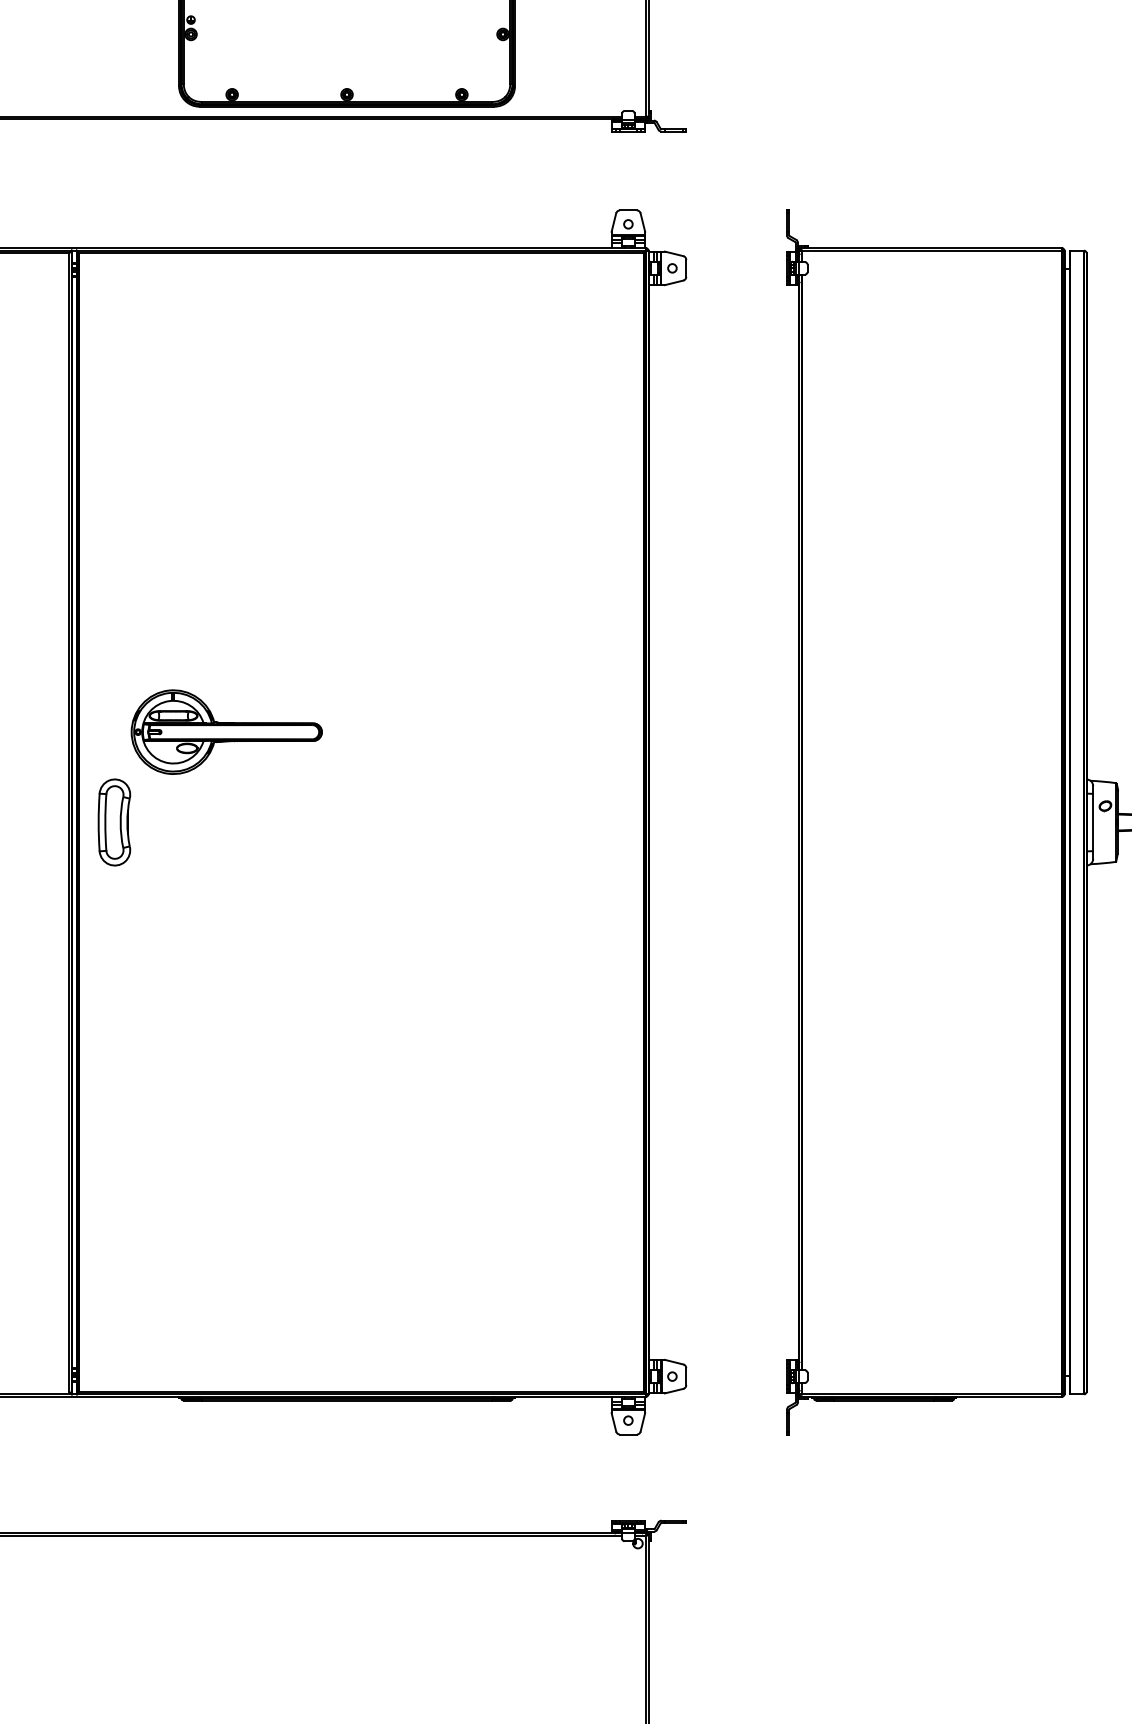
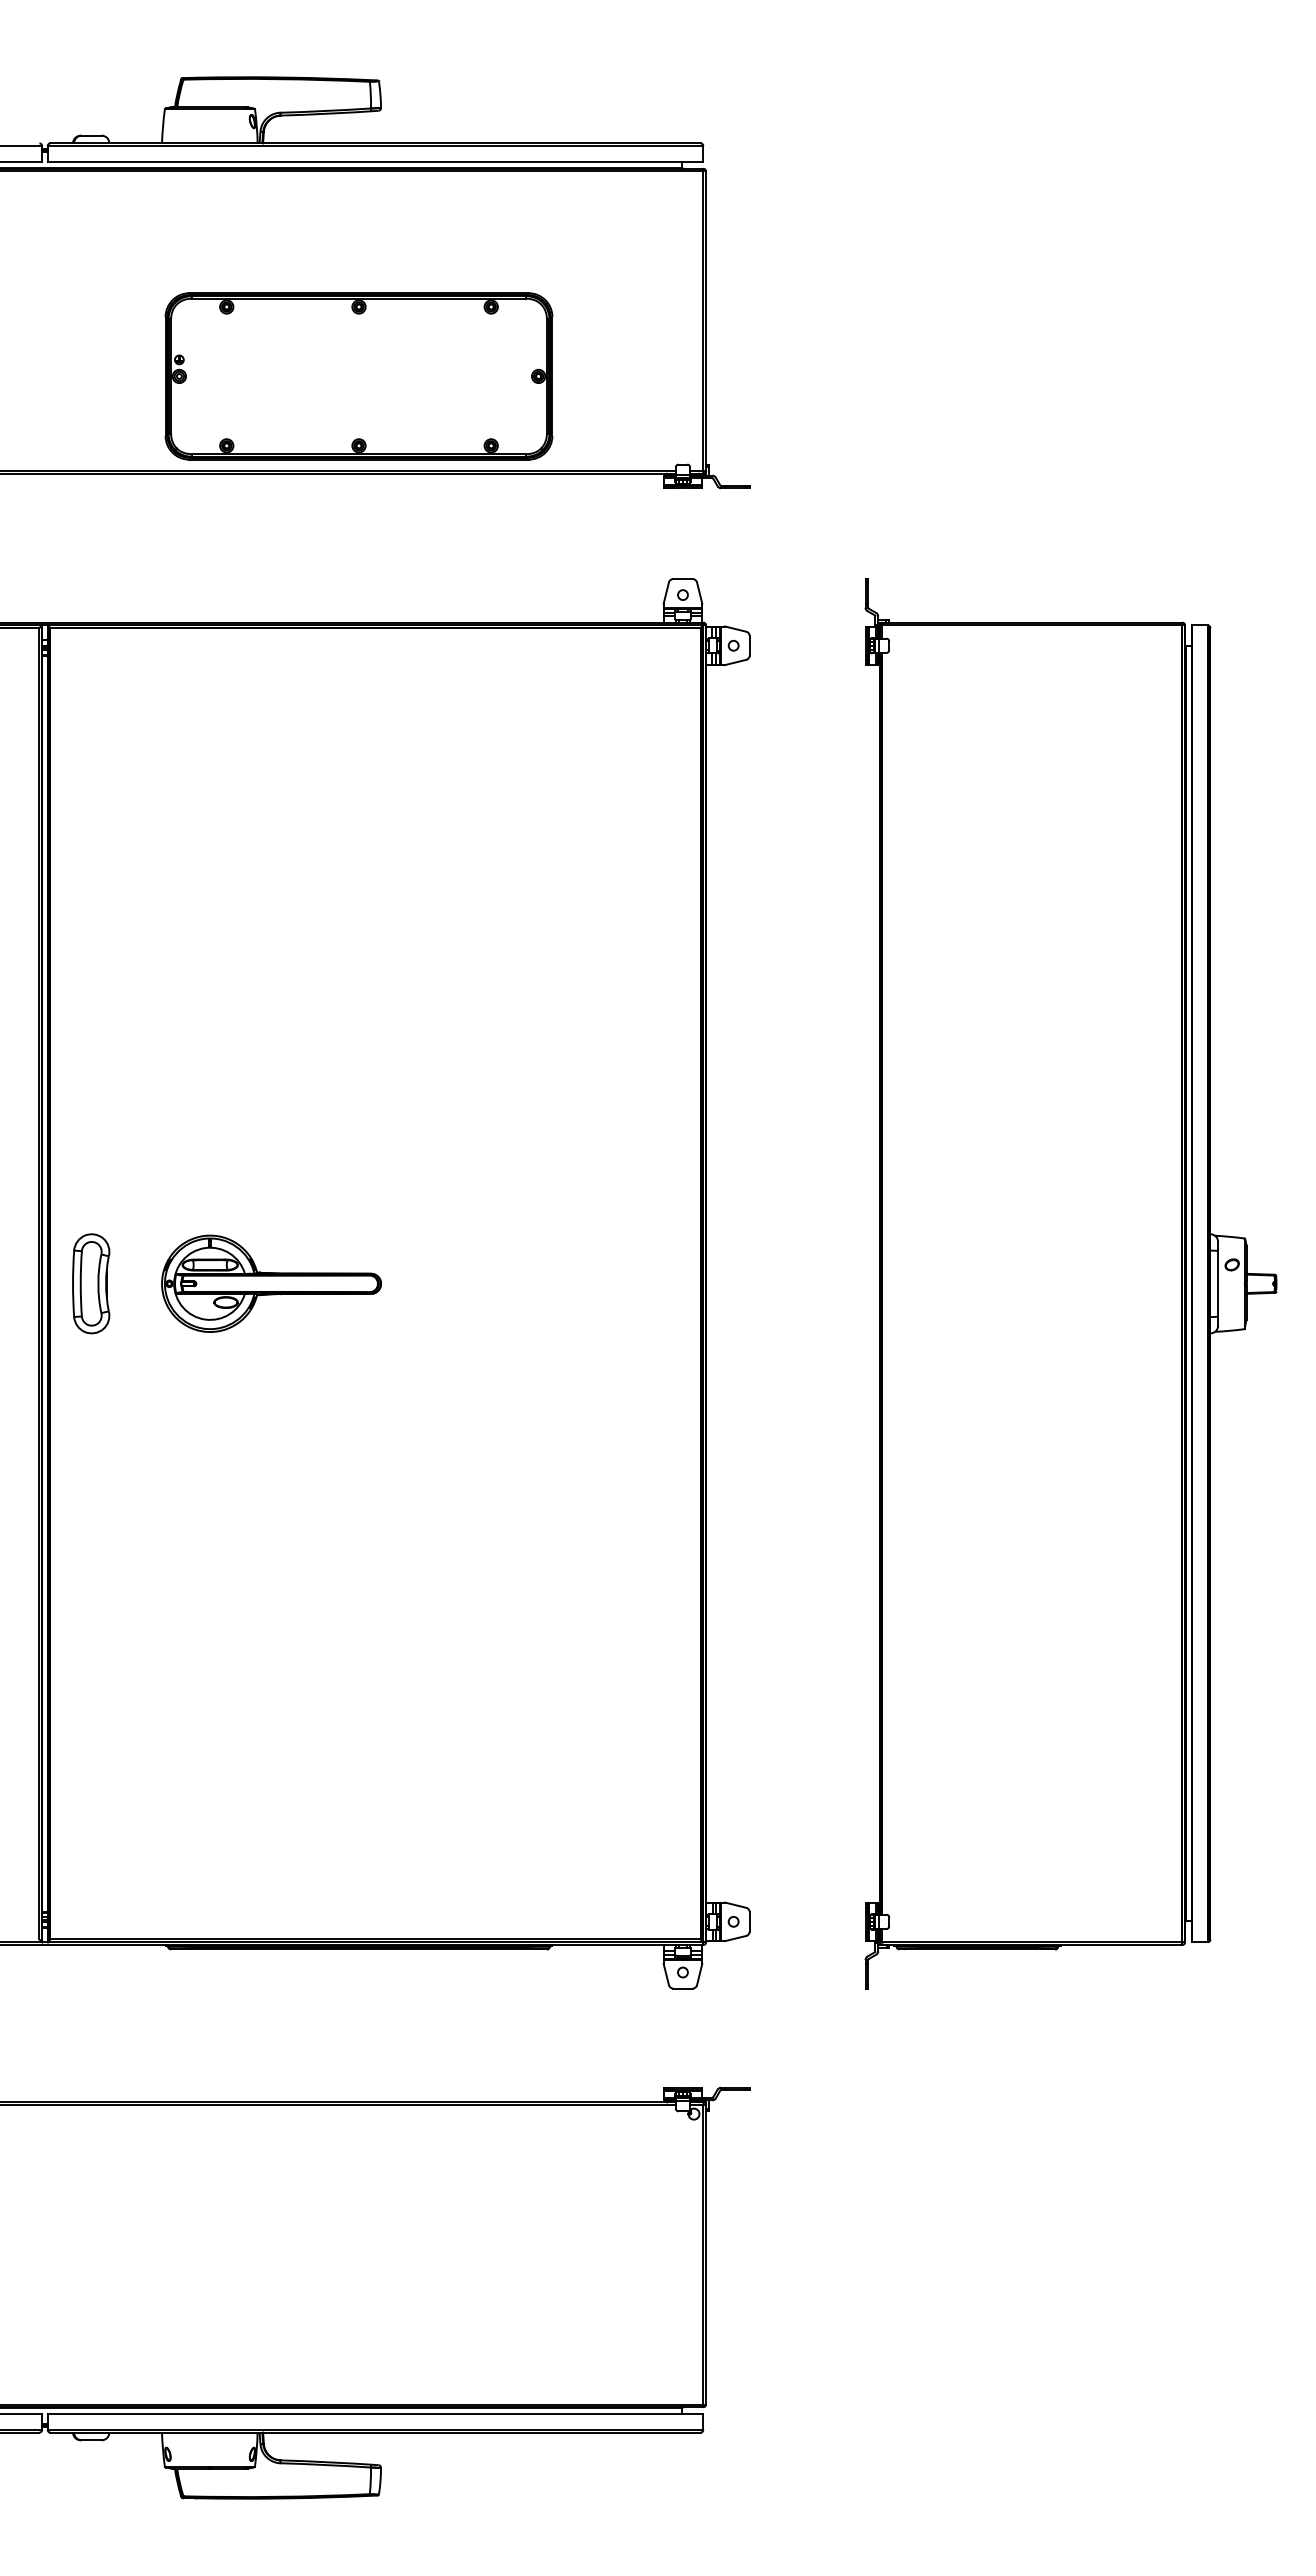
part: (226, 731) -> (271, 1283), moved

